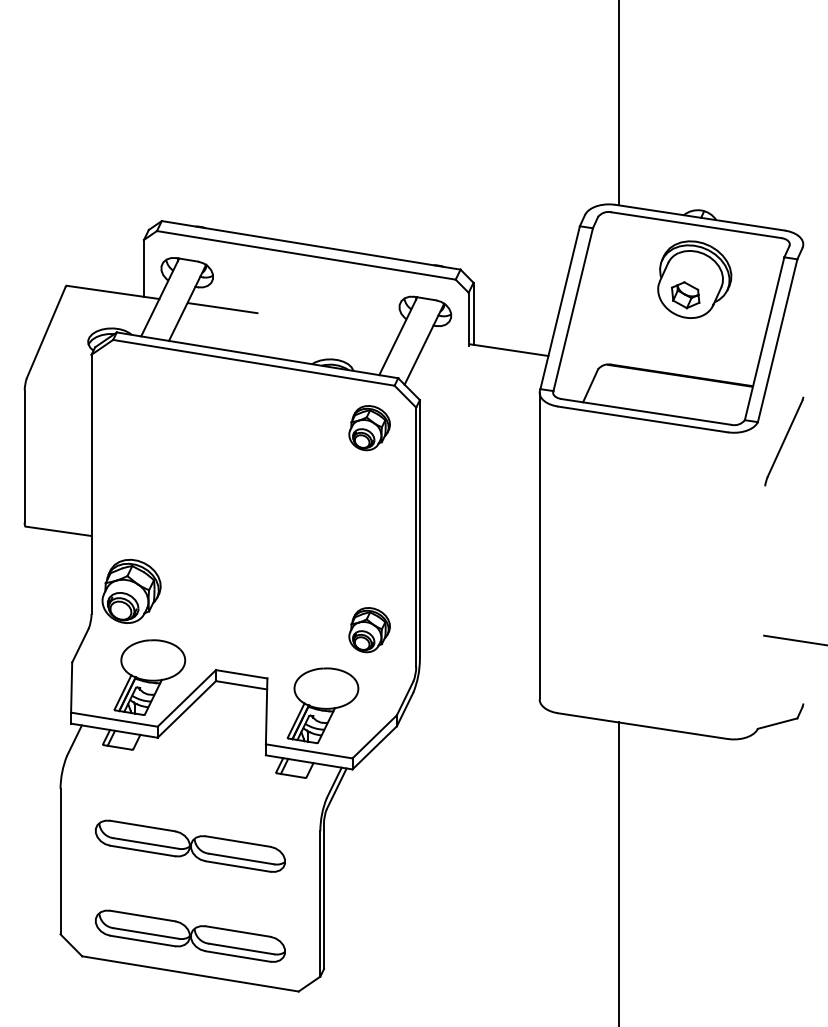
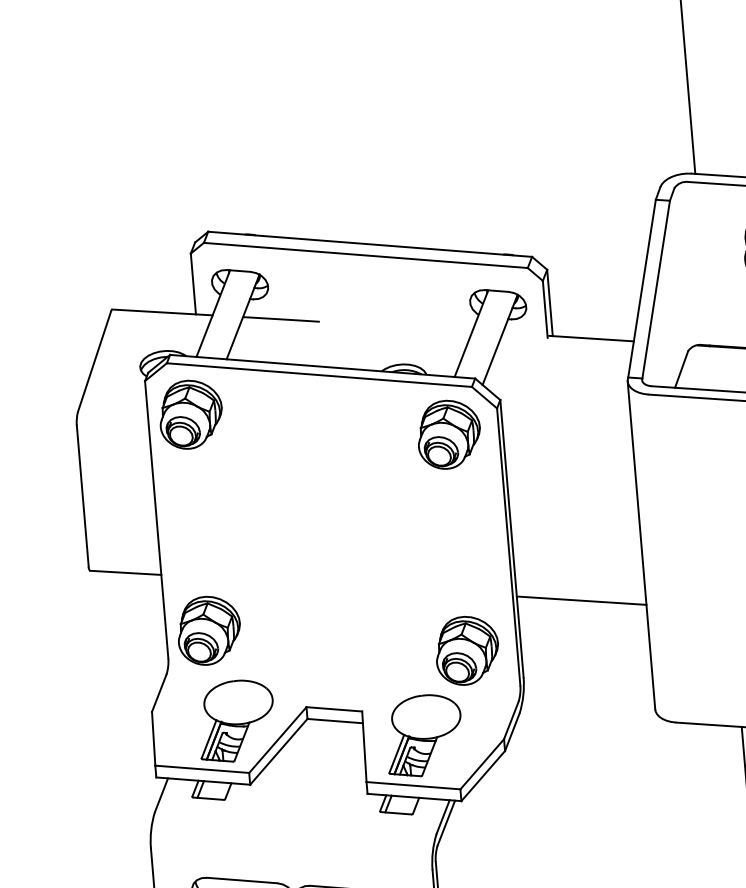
part: (131, 388) -> (190, 413), added
part: (369, 427) -> (448, 433), size x1.43
line: (479, 592) -> (581, 600), added
part: (369, 629) -> (467, 649), size x1.43

